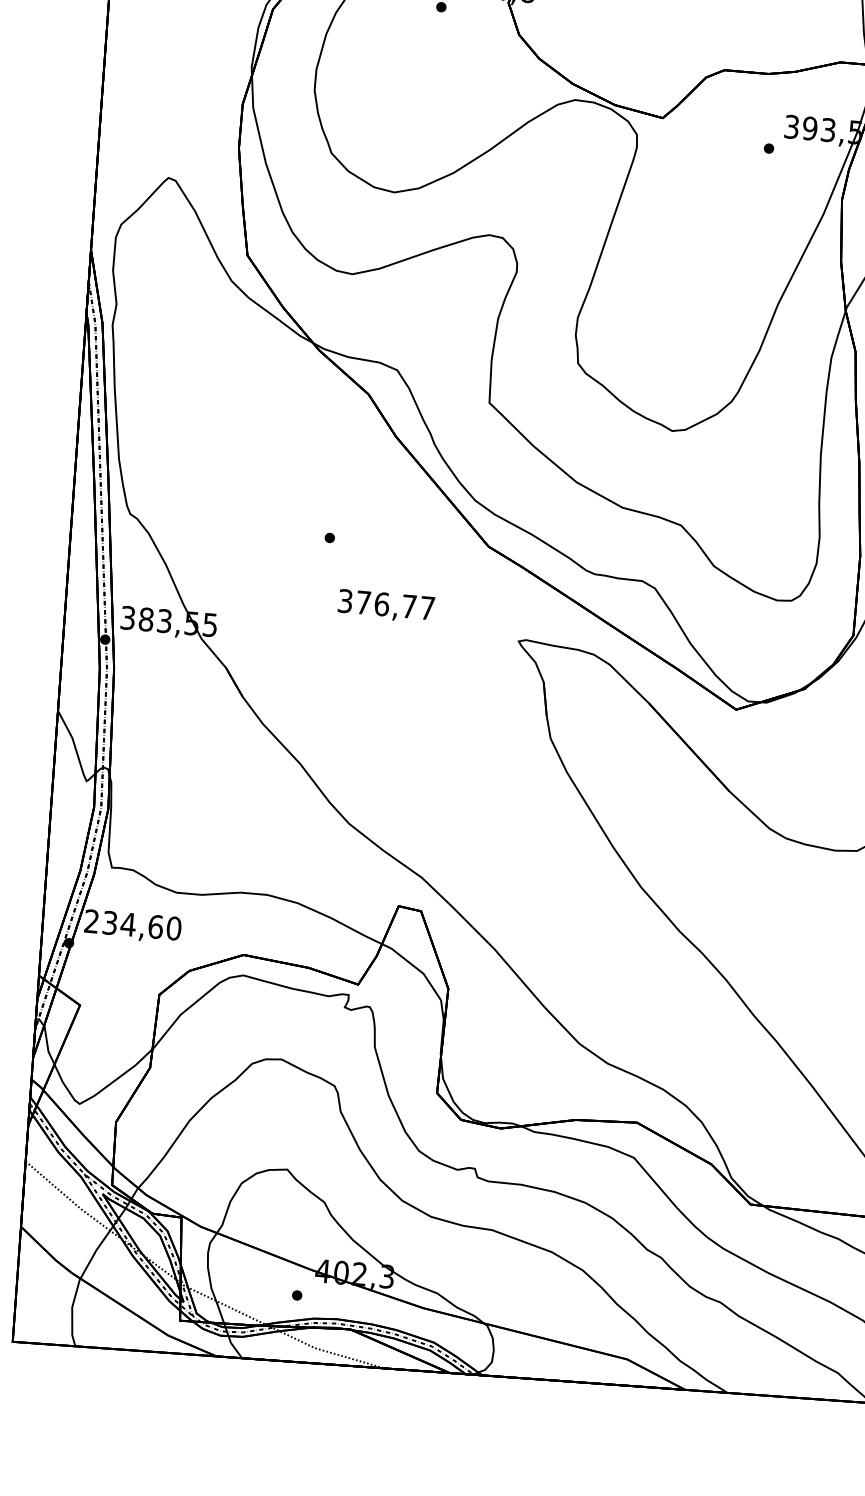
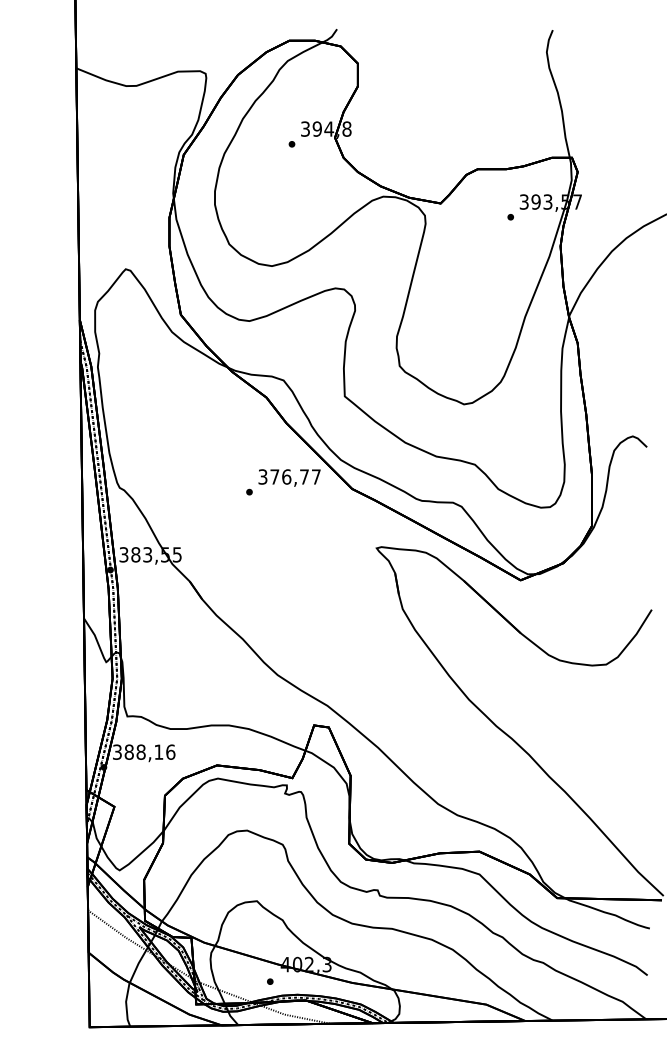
text: (386, 605) -> (289, 477), moved
text: (133, 923) -> (144, 751), 234,60 -> 388,16

